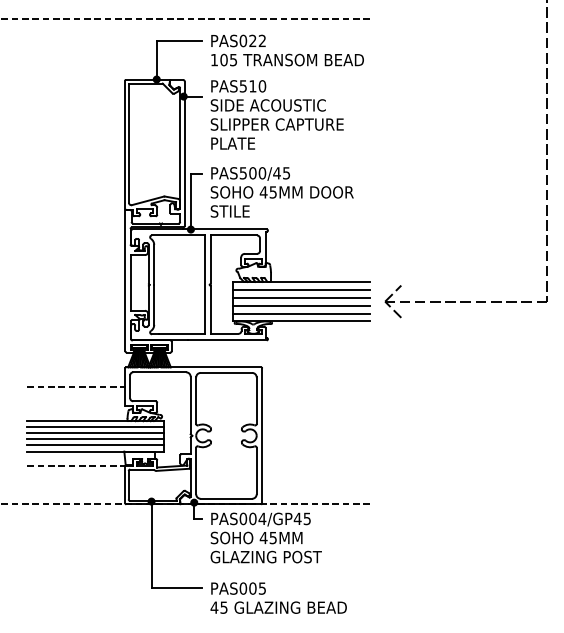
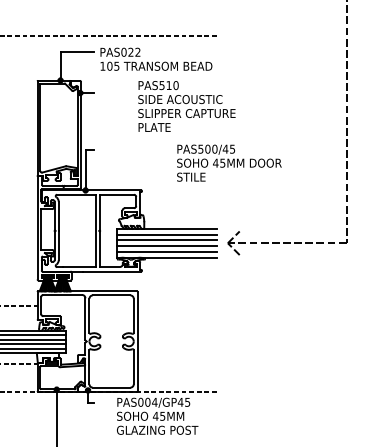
text: (276, 114) -> (186, 106), moved
text: (281, 192) -> (228, 163), moved
text: (265, 537) -> (157, 415), moved

